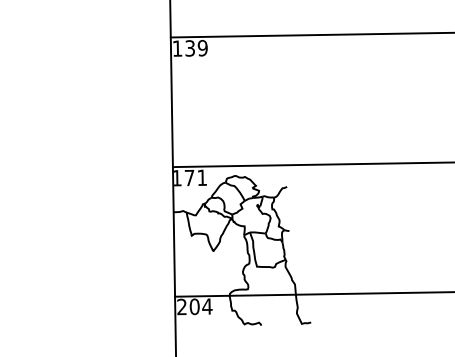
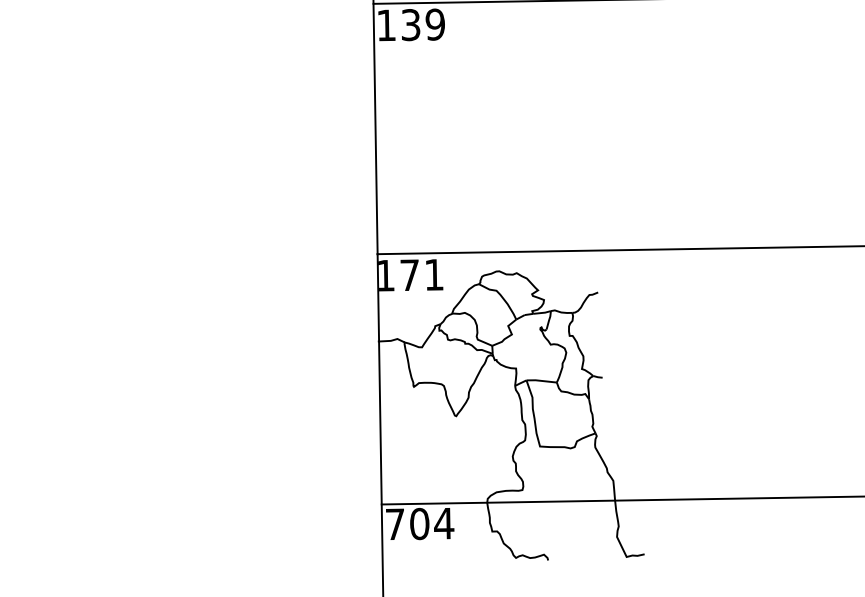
text: (181, 306) -> (394, 523), 204 -> 704

